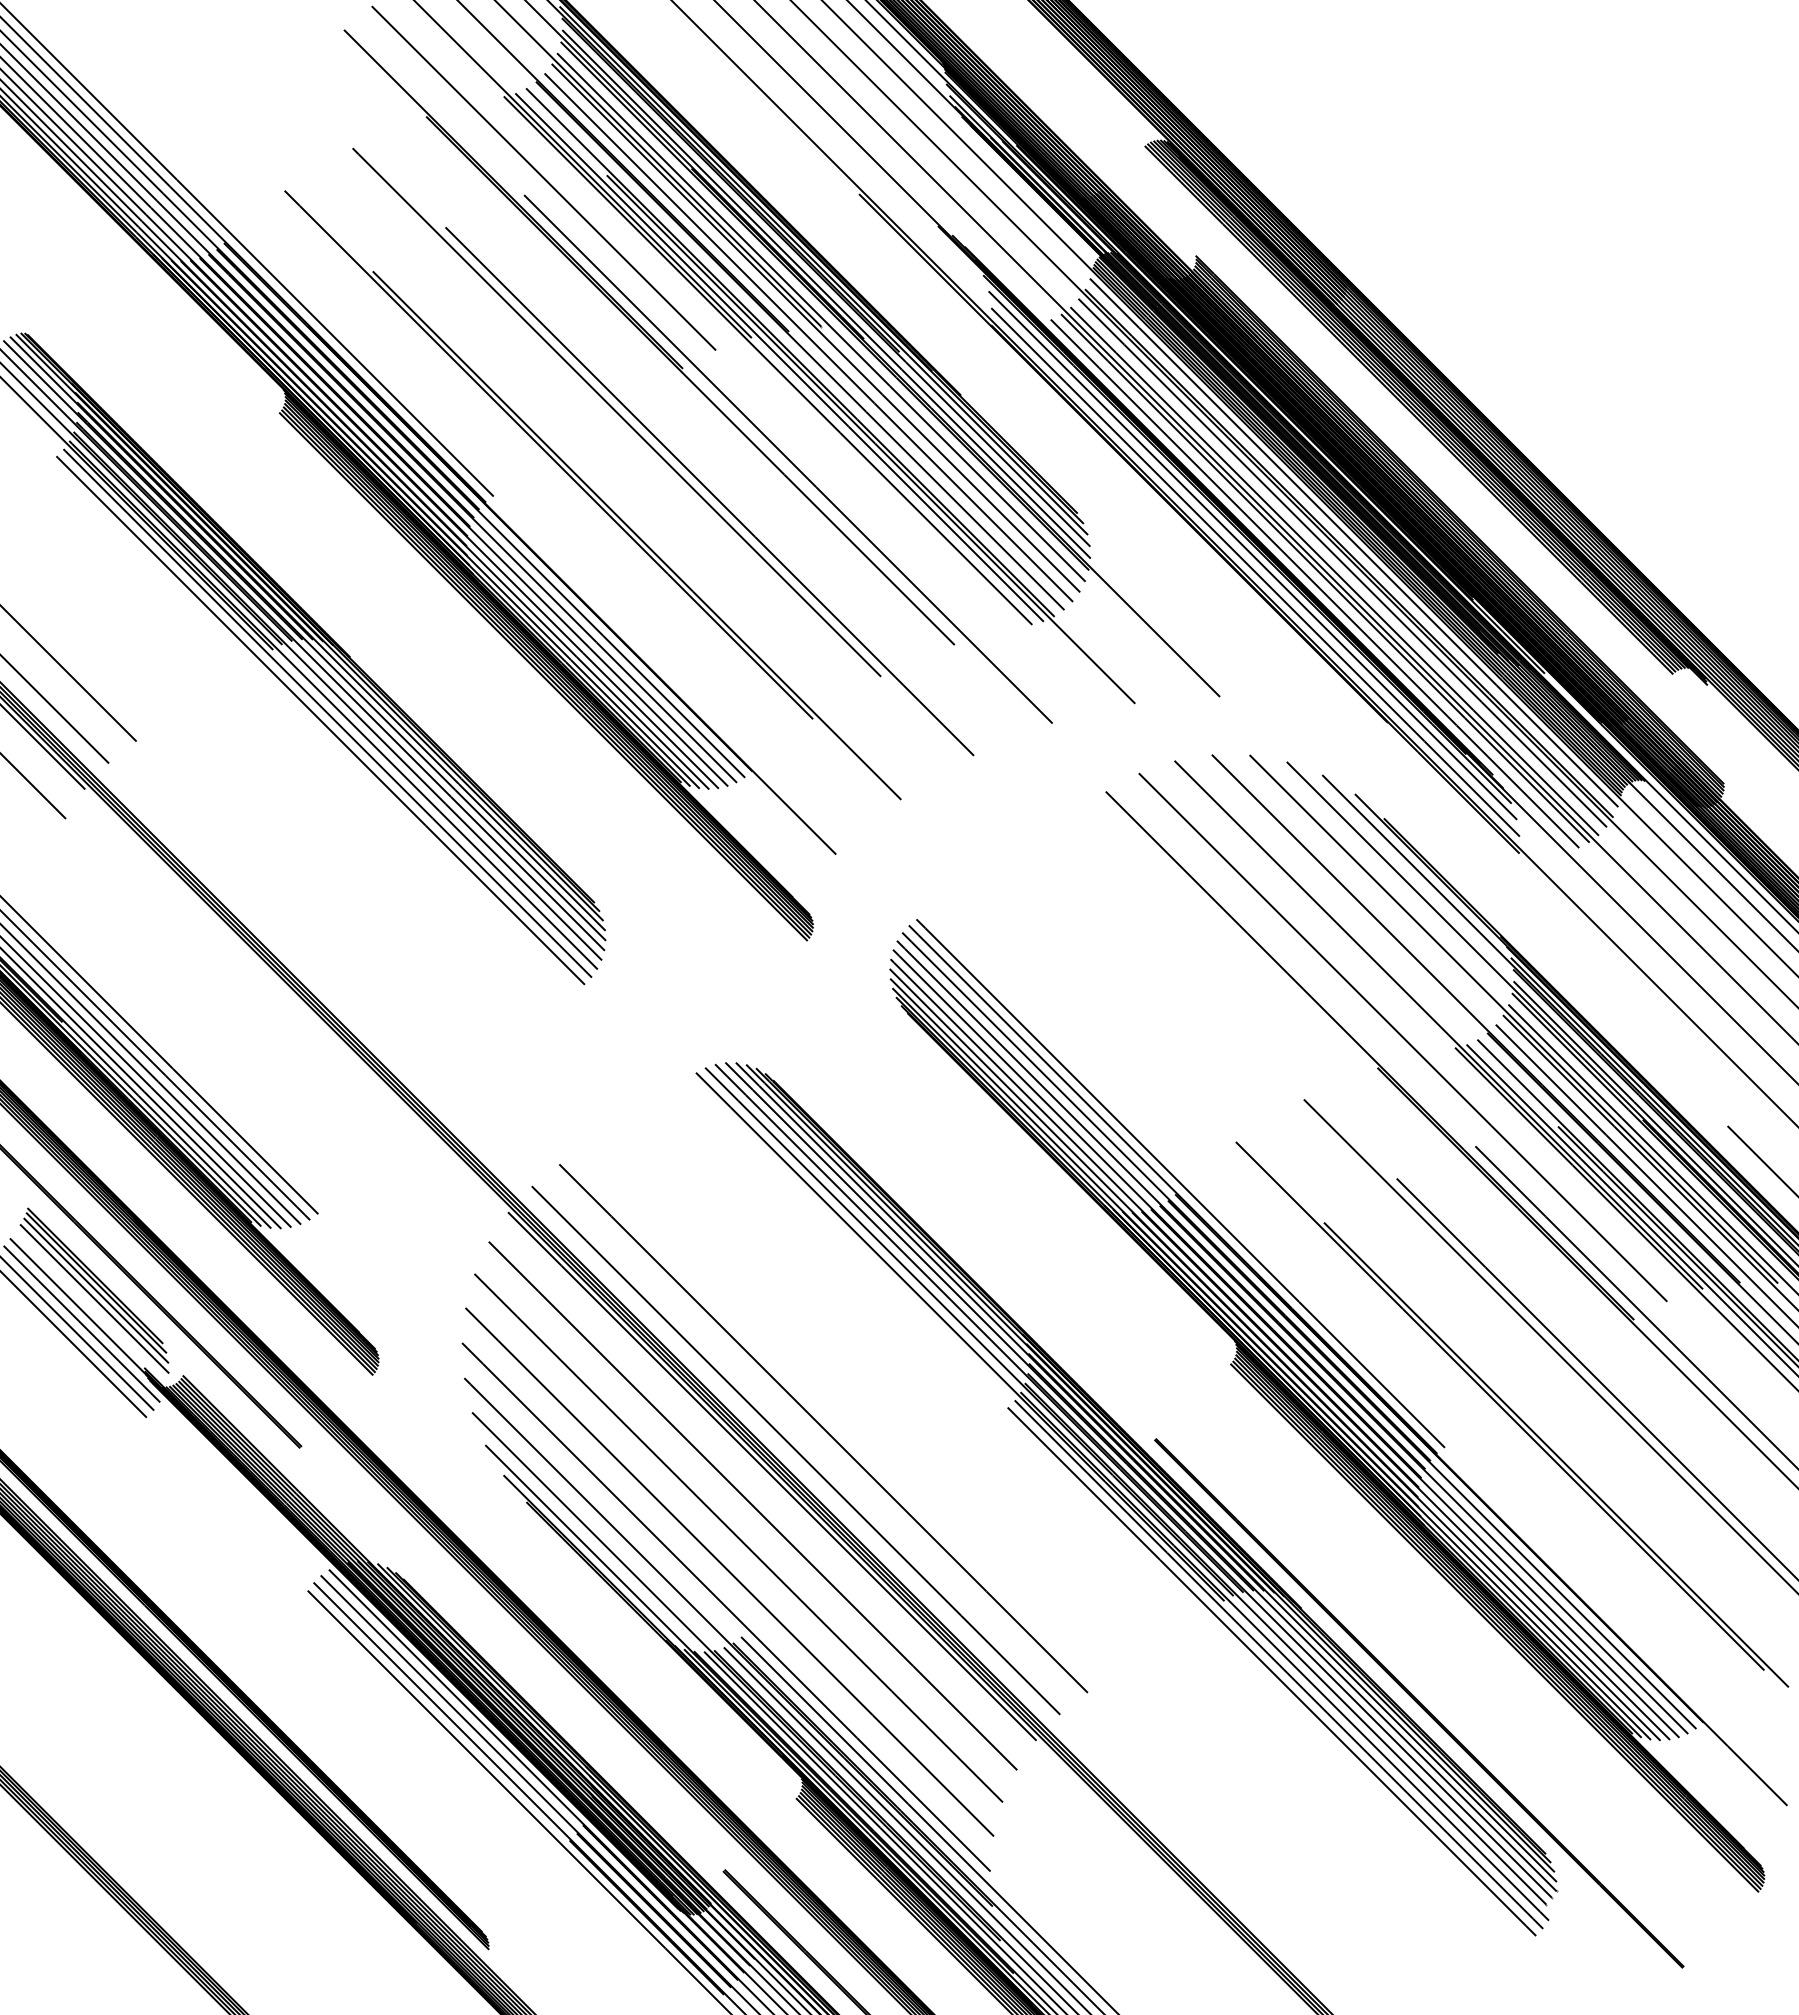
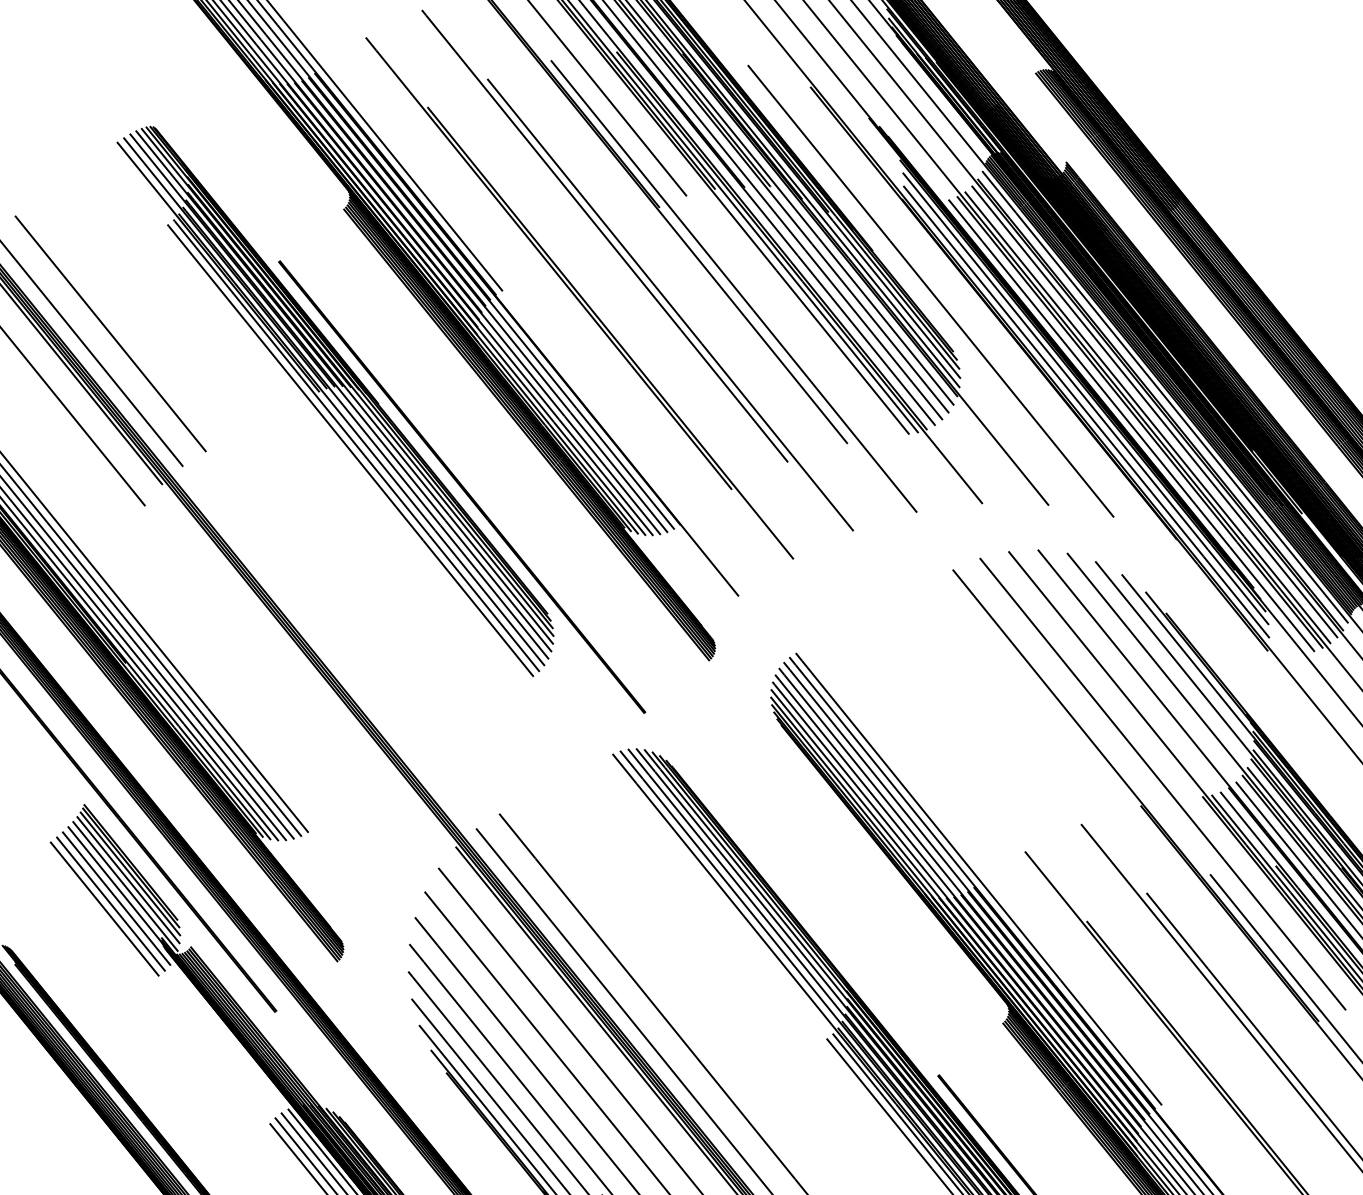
line: (1040, 438) -> (930, 290), added
part: (467, 752) -> (461, 487), added
line: (91, 1307) -> (125, 886), added

